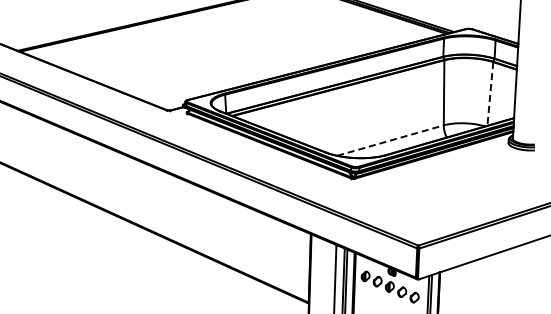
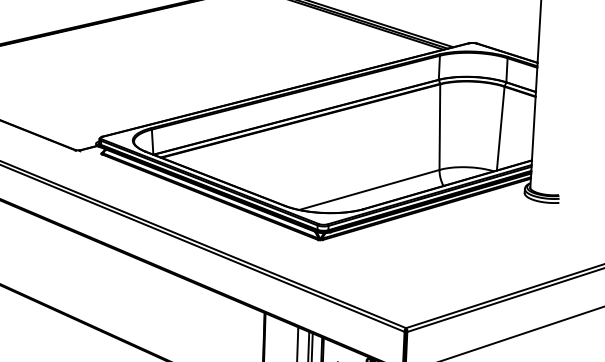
line: (490, 93) -> (500, 128), dashed -> solid
line: (390, 140) -> (369, 189), dashed -> solid

